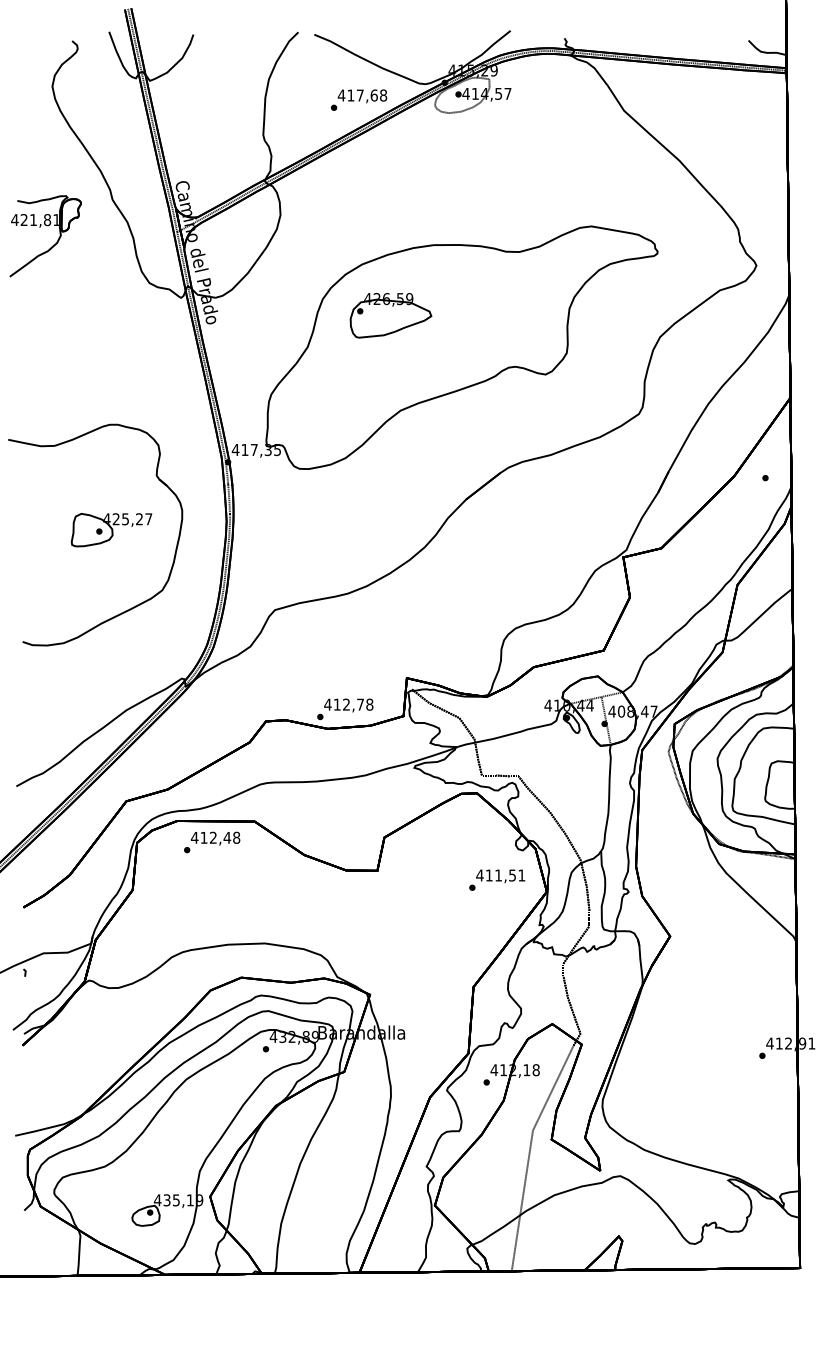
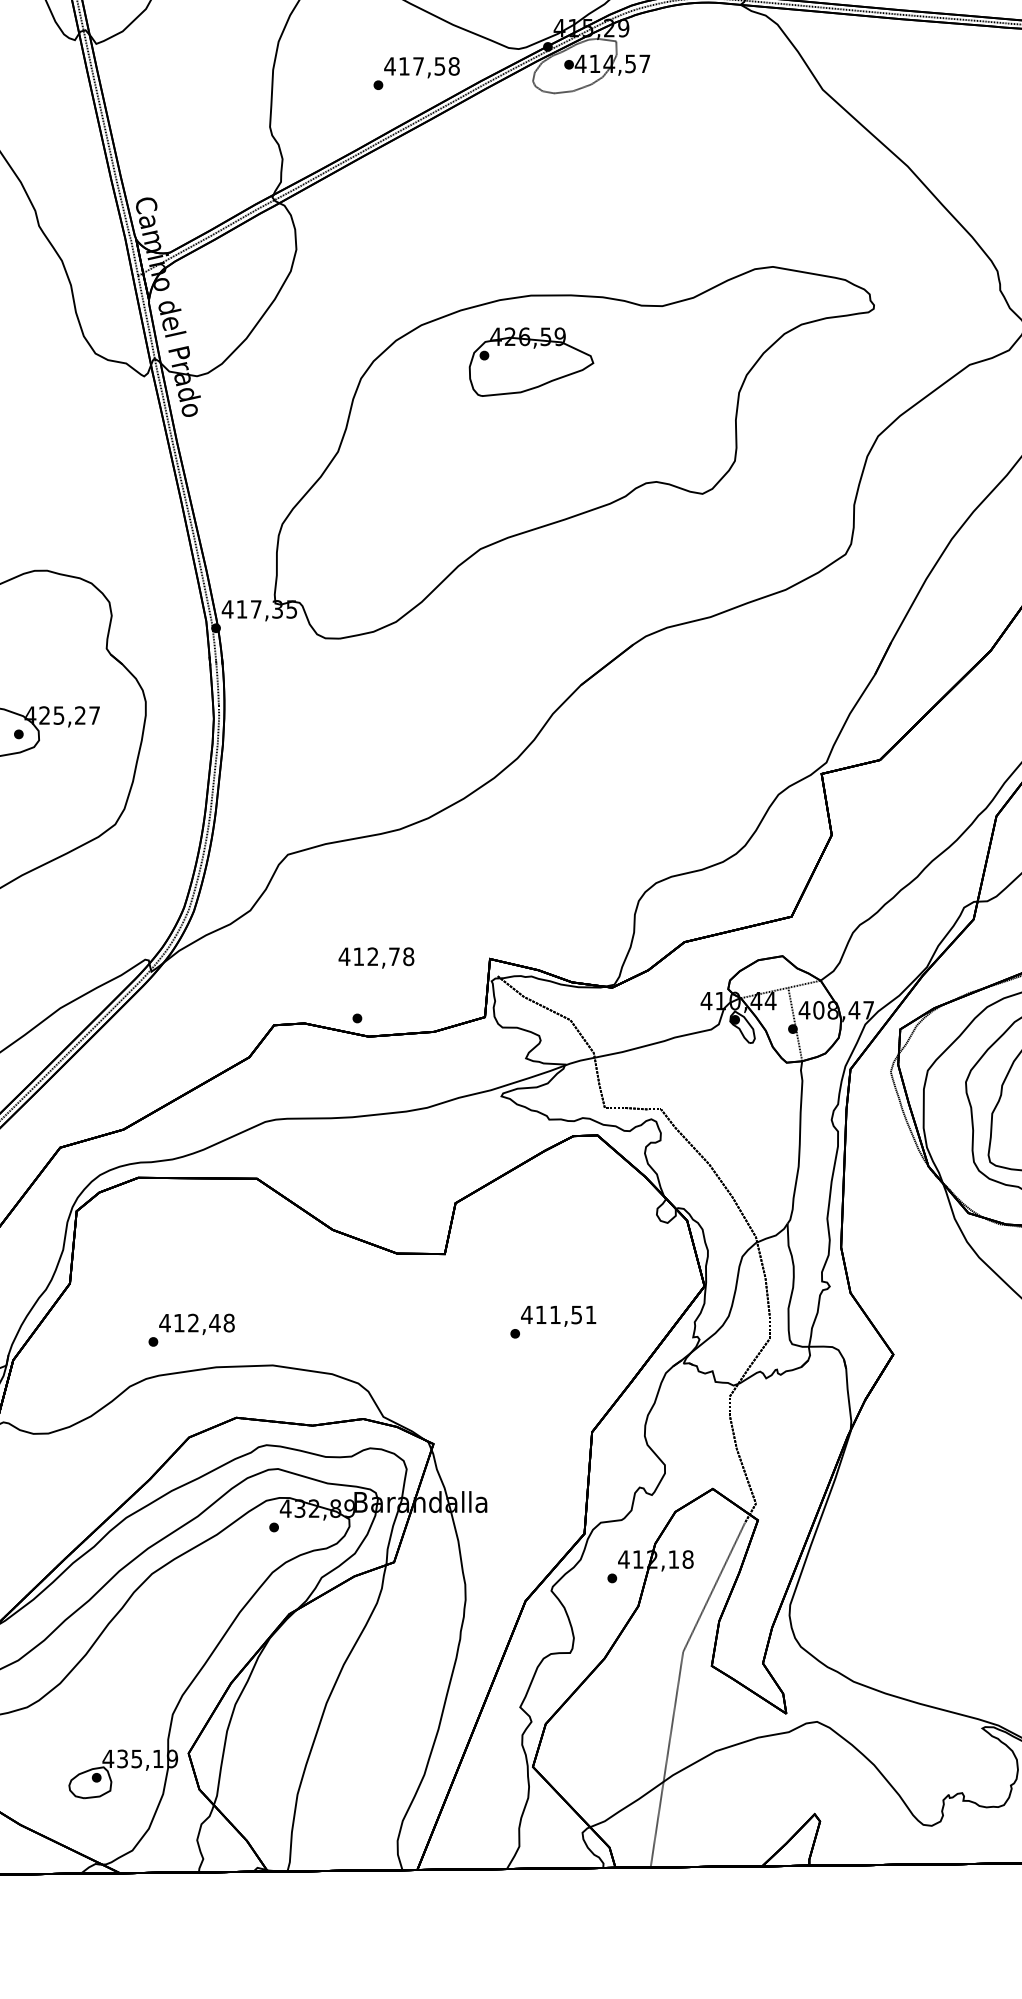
text: (373, 95) -> (438, 66), 417,68 -> 417,58
part: (390, 315) -> (530, 362), moved
text: (348, 705) -> (376, 957), moved
text: (212, 842) -> (192, 1330), moved
text: (497, 879) -> (553, 1321), moved

